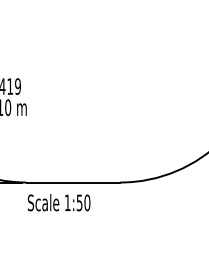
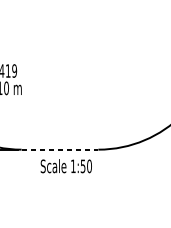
line: (73, 182) -> (60, 149), solid -> dashed
text: (59, 202) -> (66, 166), moved

